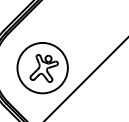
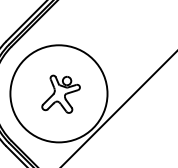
circle: (42, 67) -> (58, 93), size x1.4

